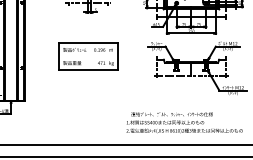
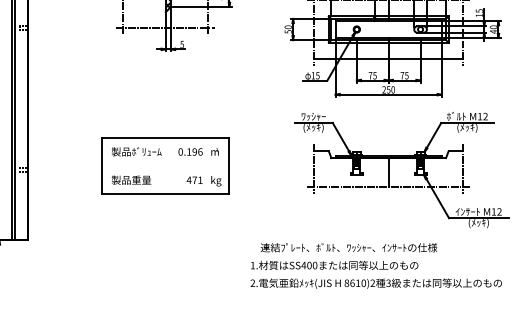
part: (88, 56) -> (166, 165), moved
text: (184, 122) -> (375, 265), moved

